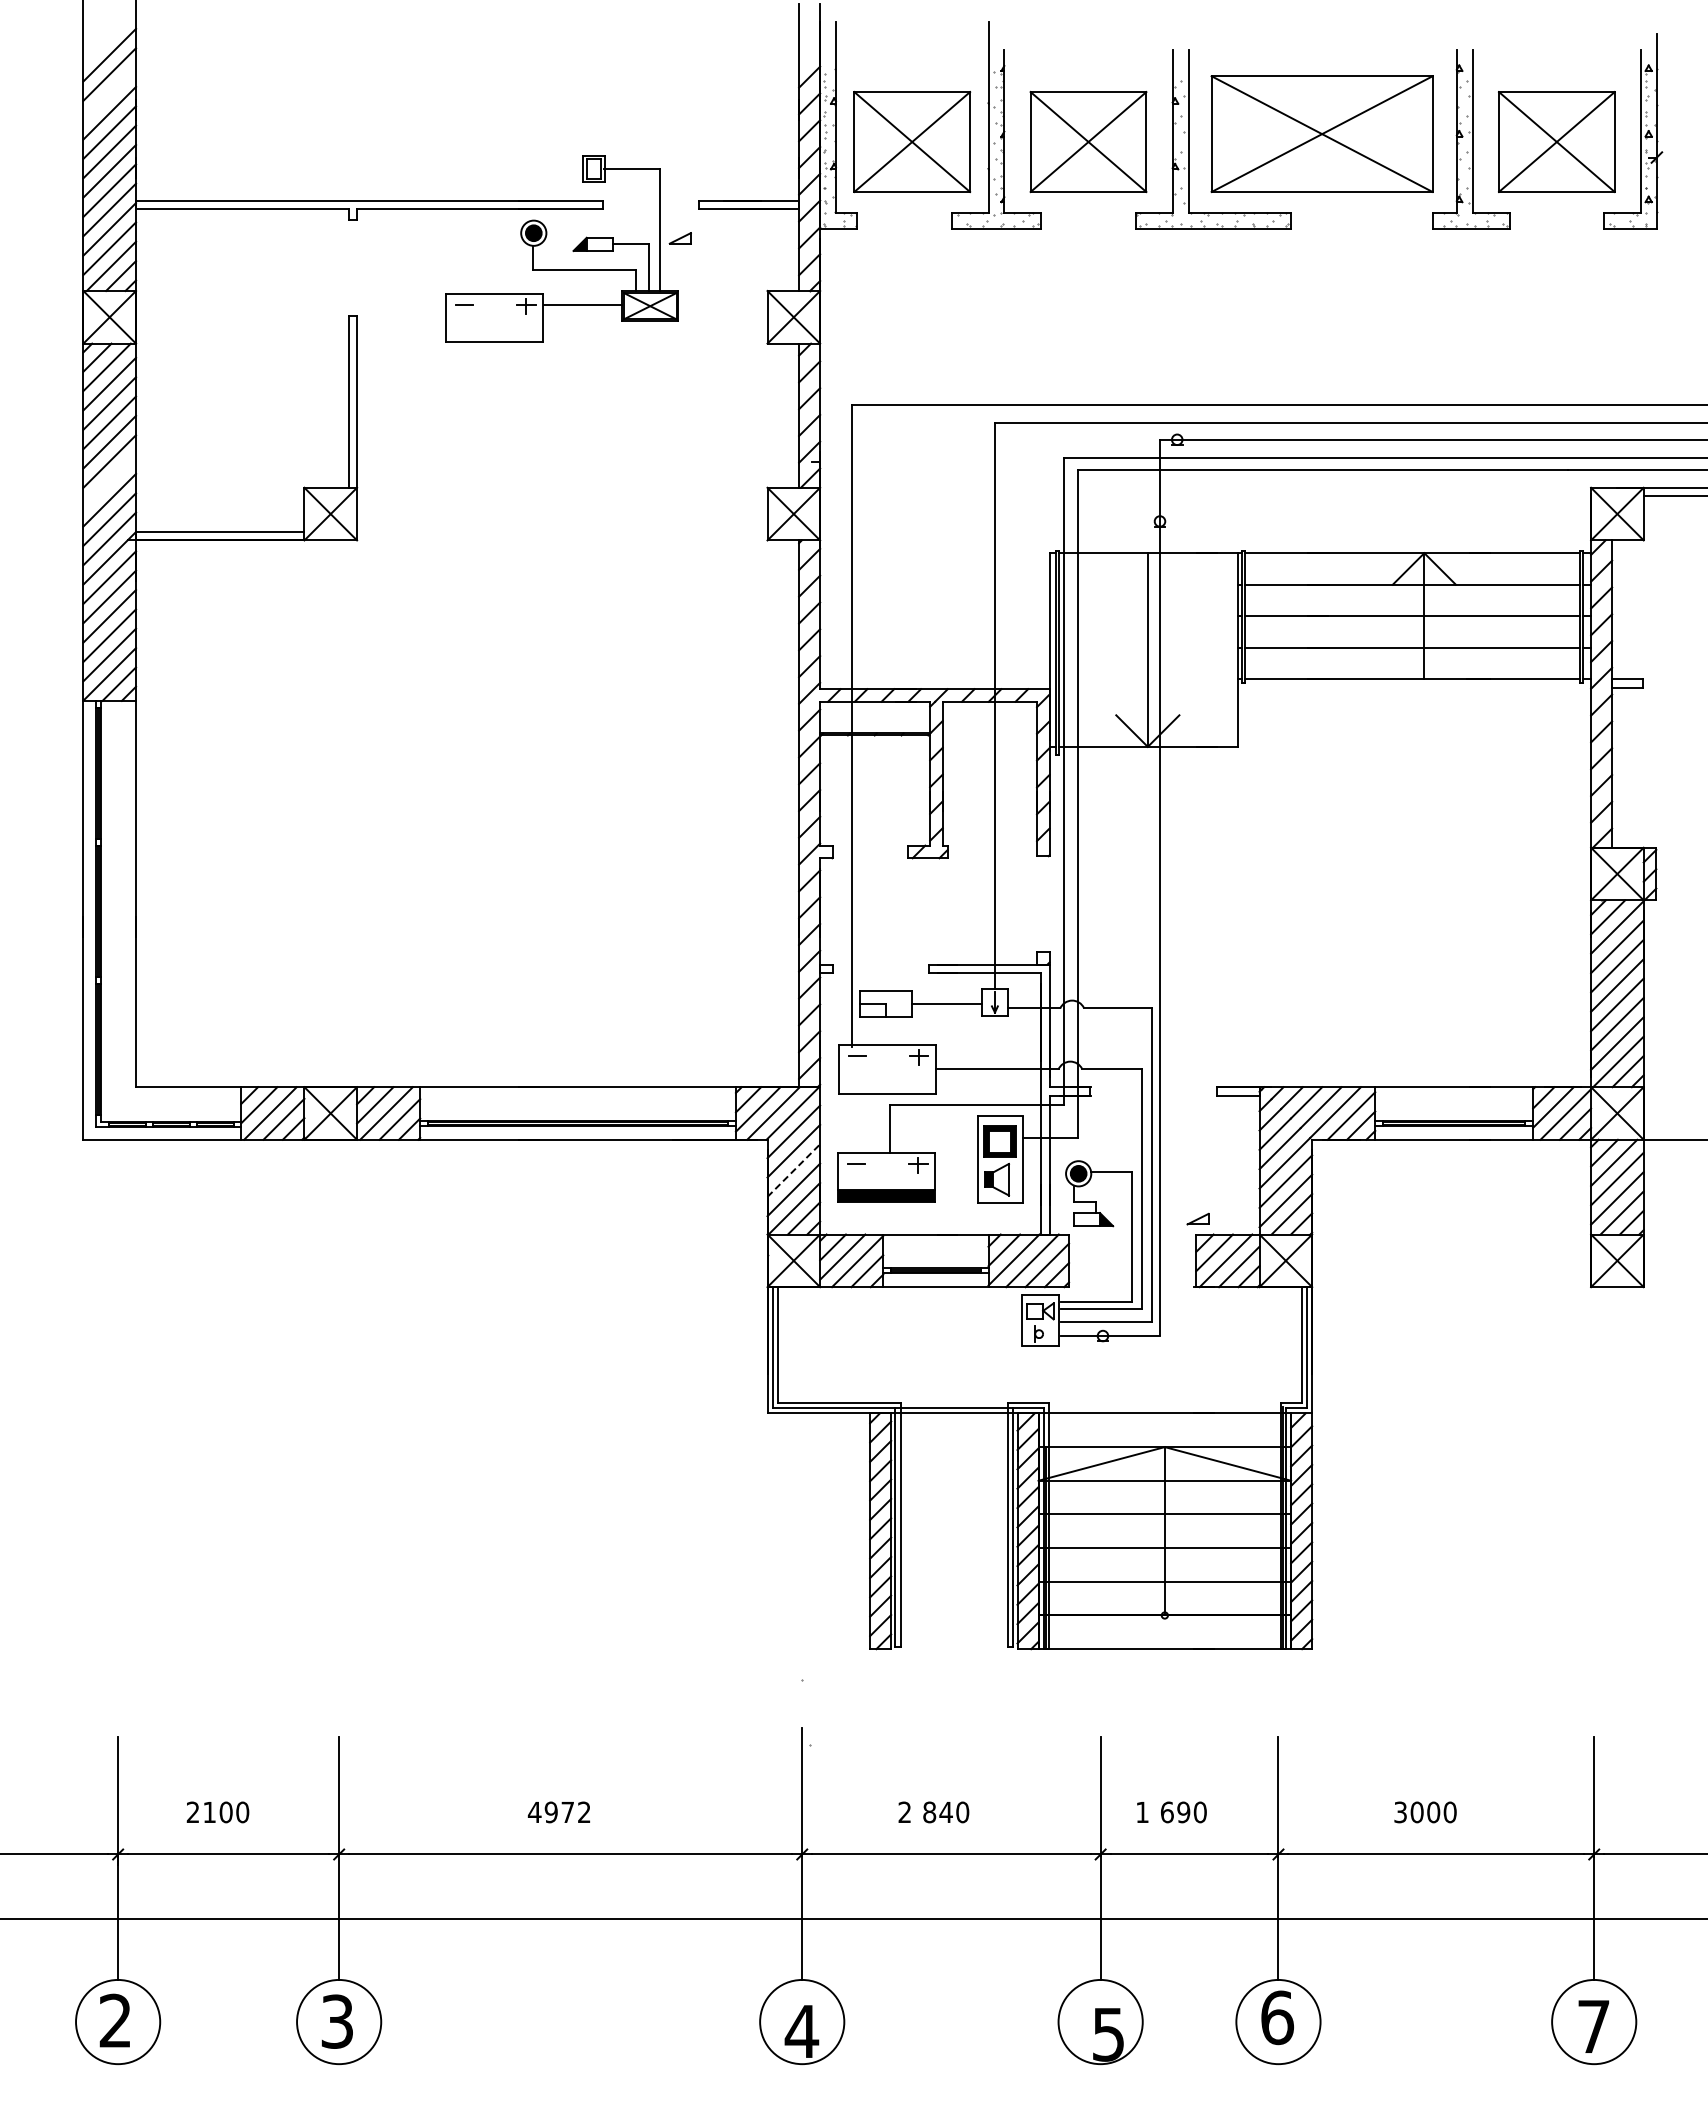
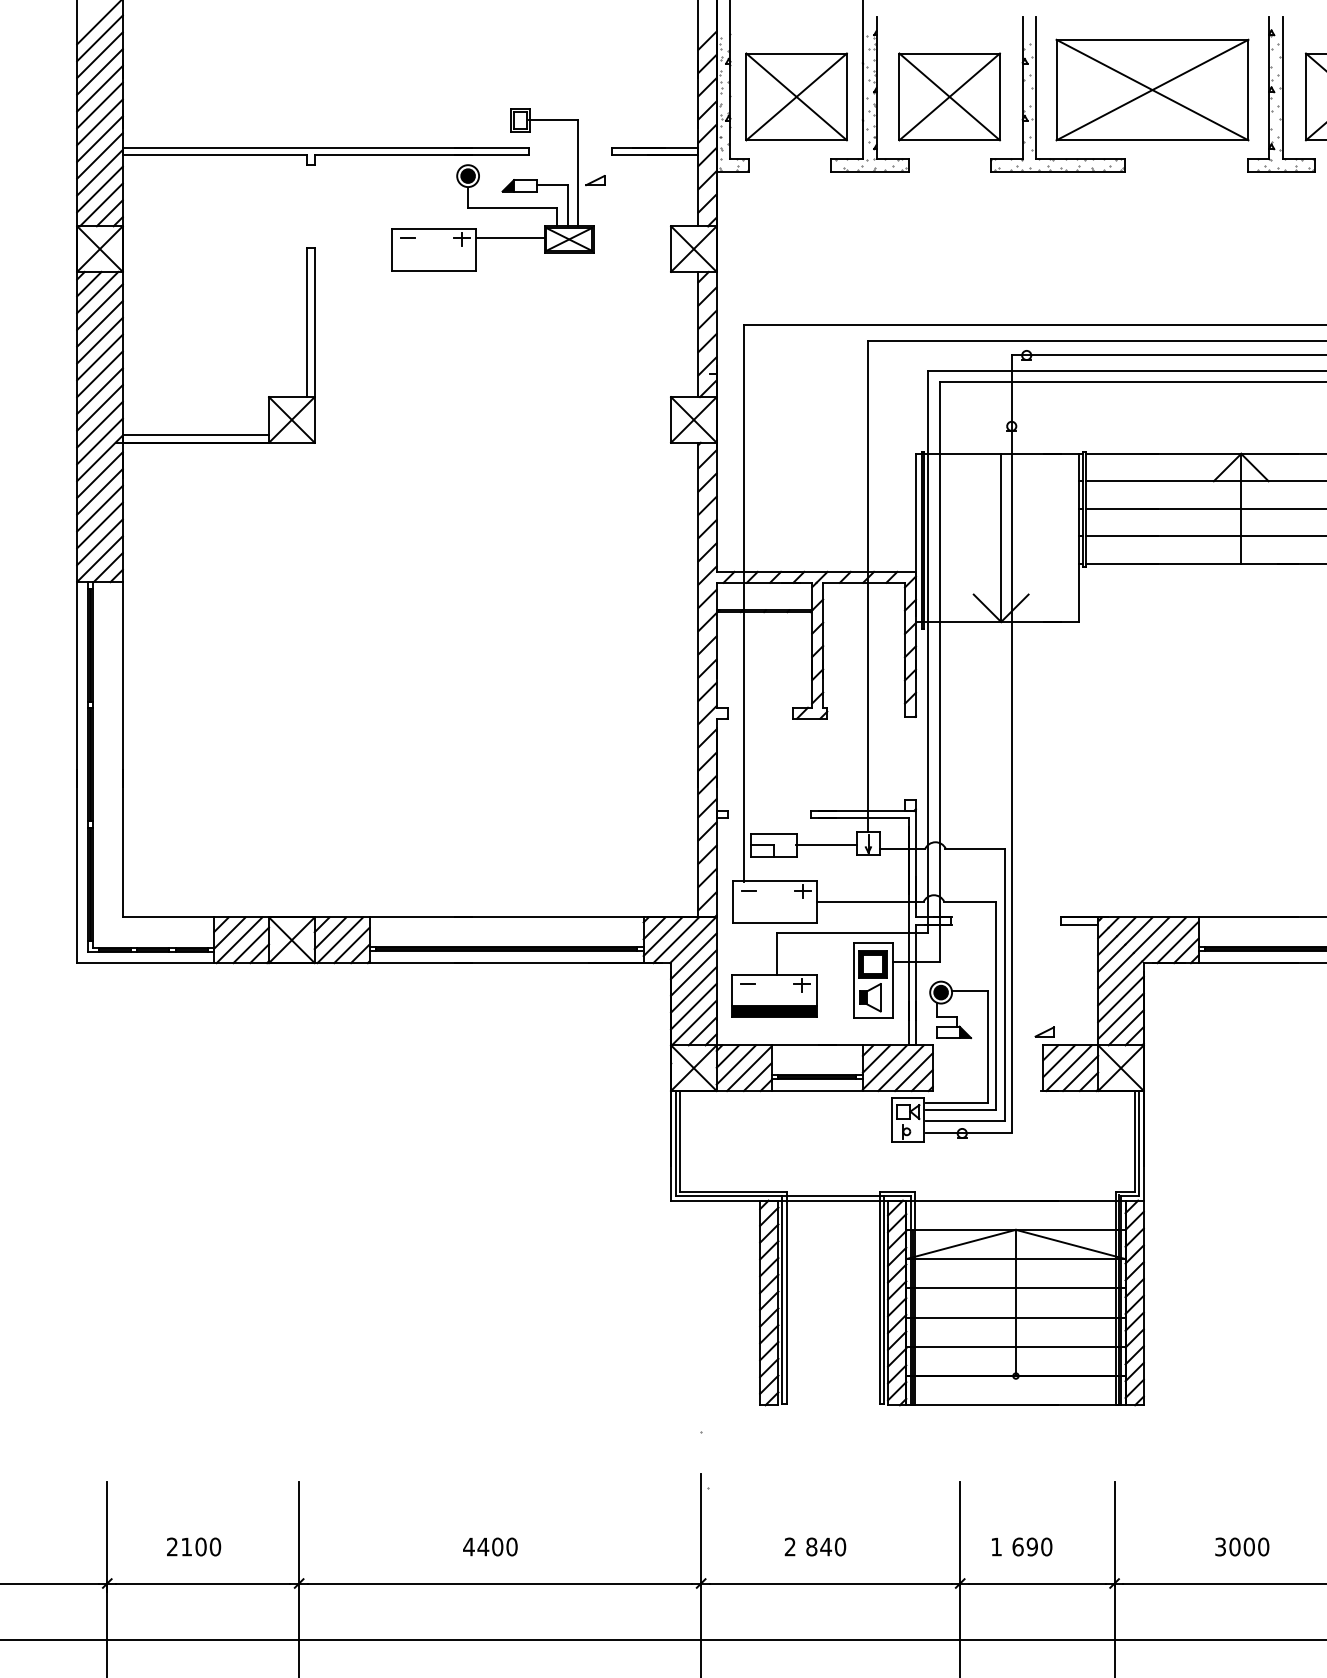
line: (109, 93) -> (99, 54), added
line: (109, 480) -> (99, 390), added
line: (794, 1170) -> (694, 989), dashed -> solid
text: (567, 1812) -> (497, 1547), 4972 -> 4400

